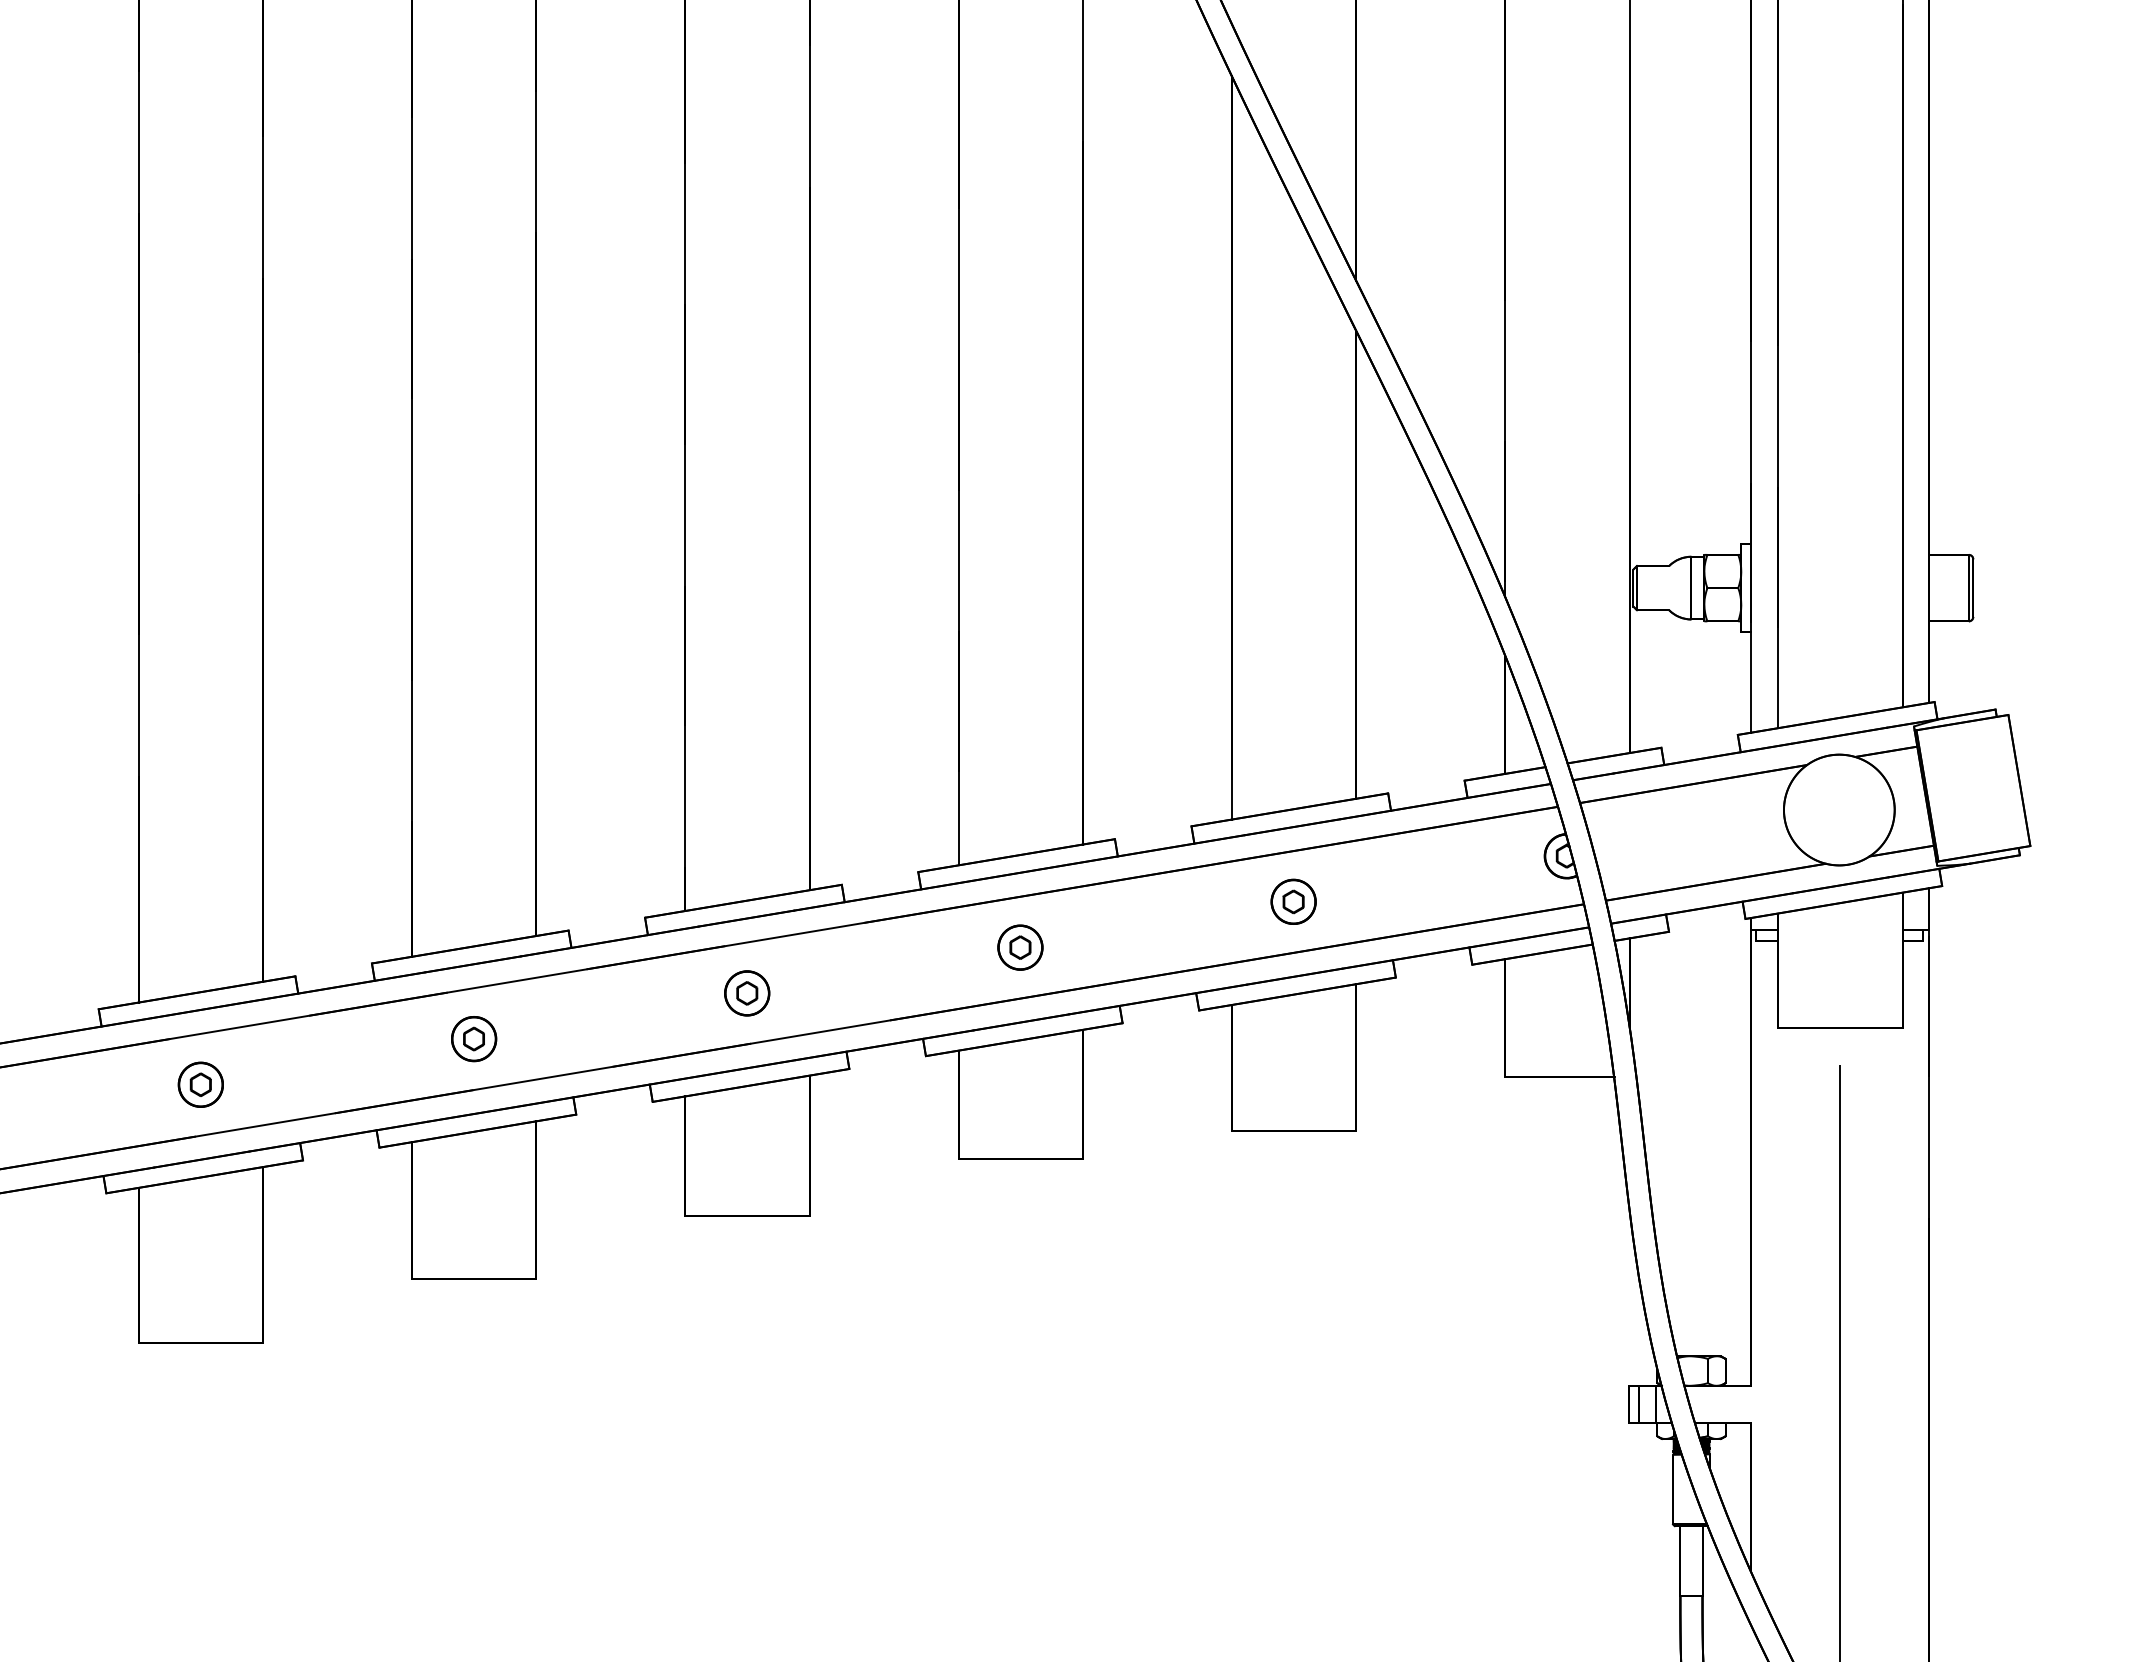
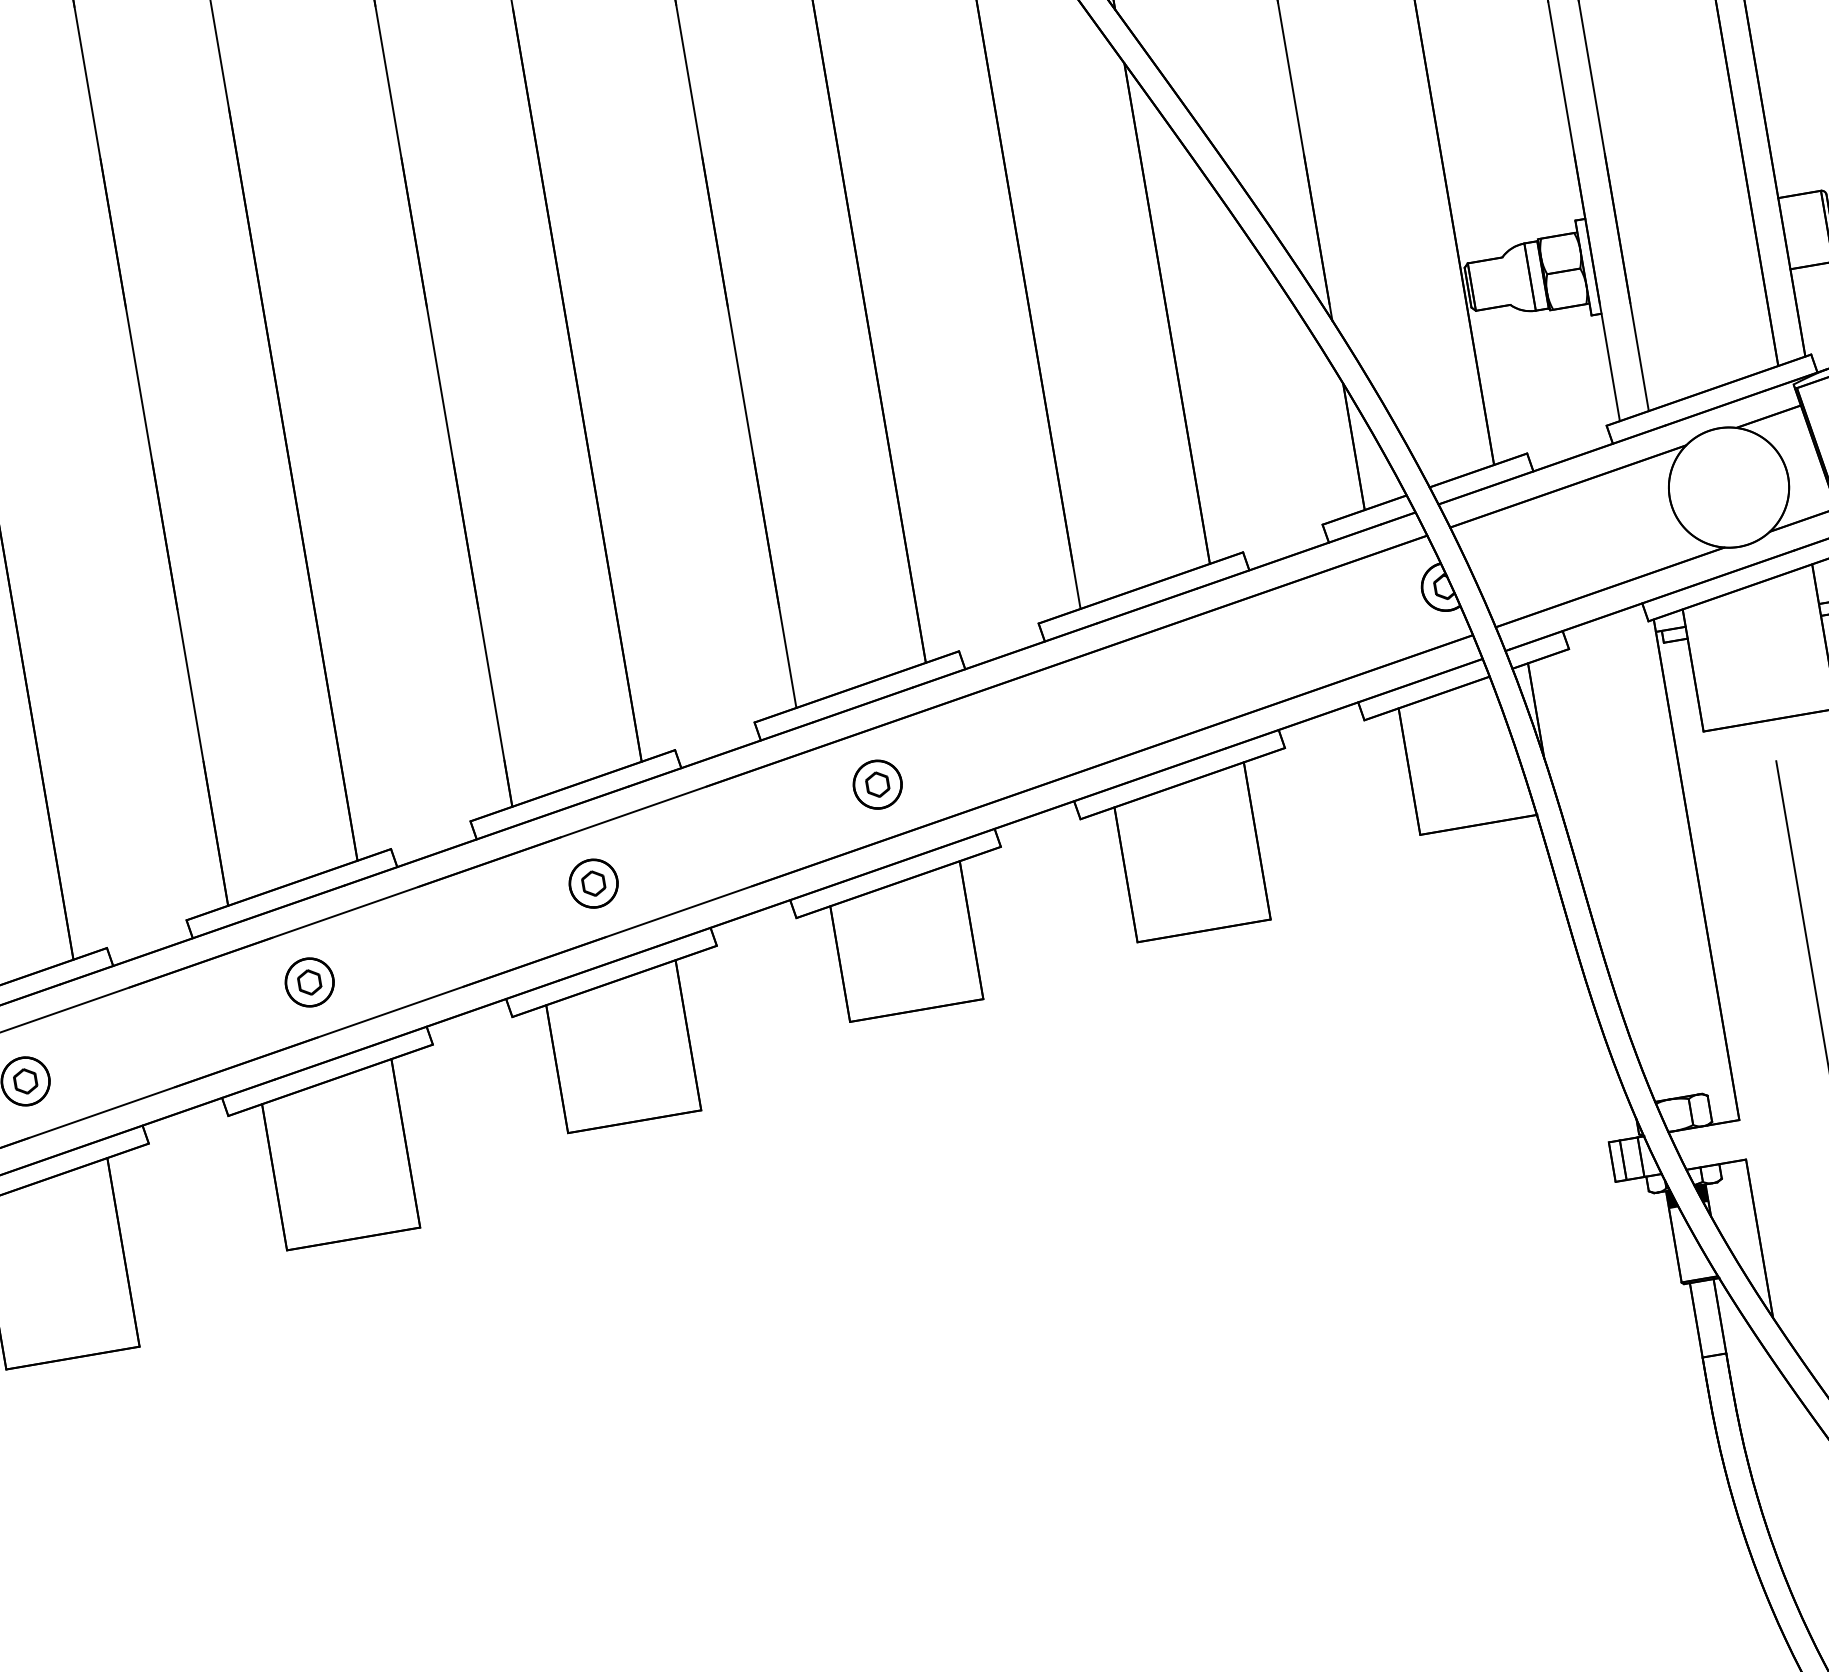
part: (1293, 901) -> (1161, 685), removed

